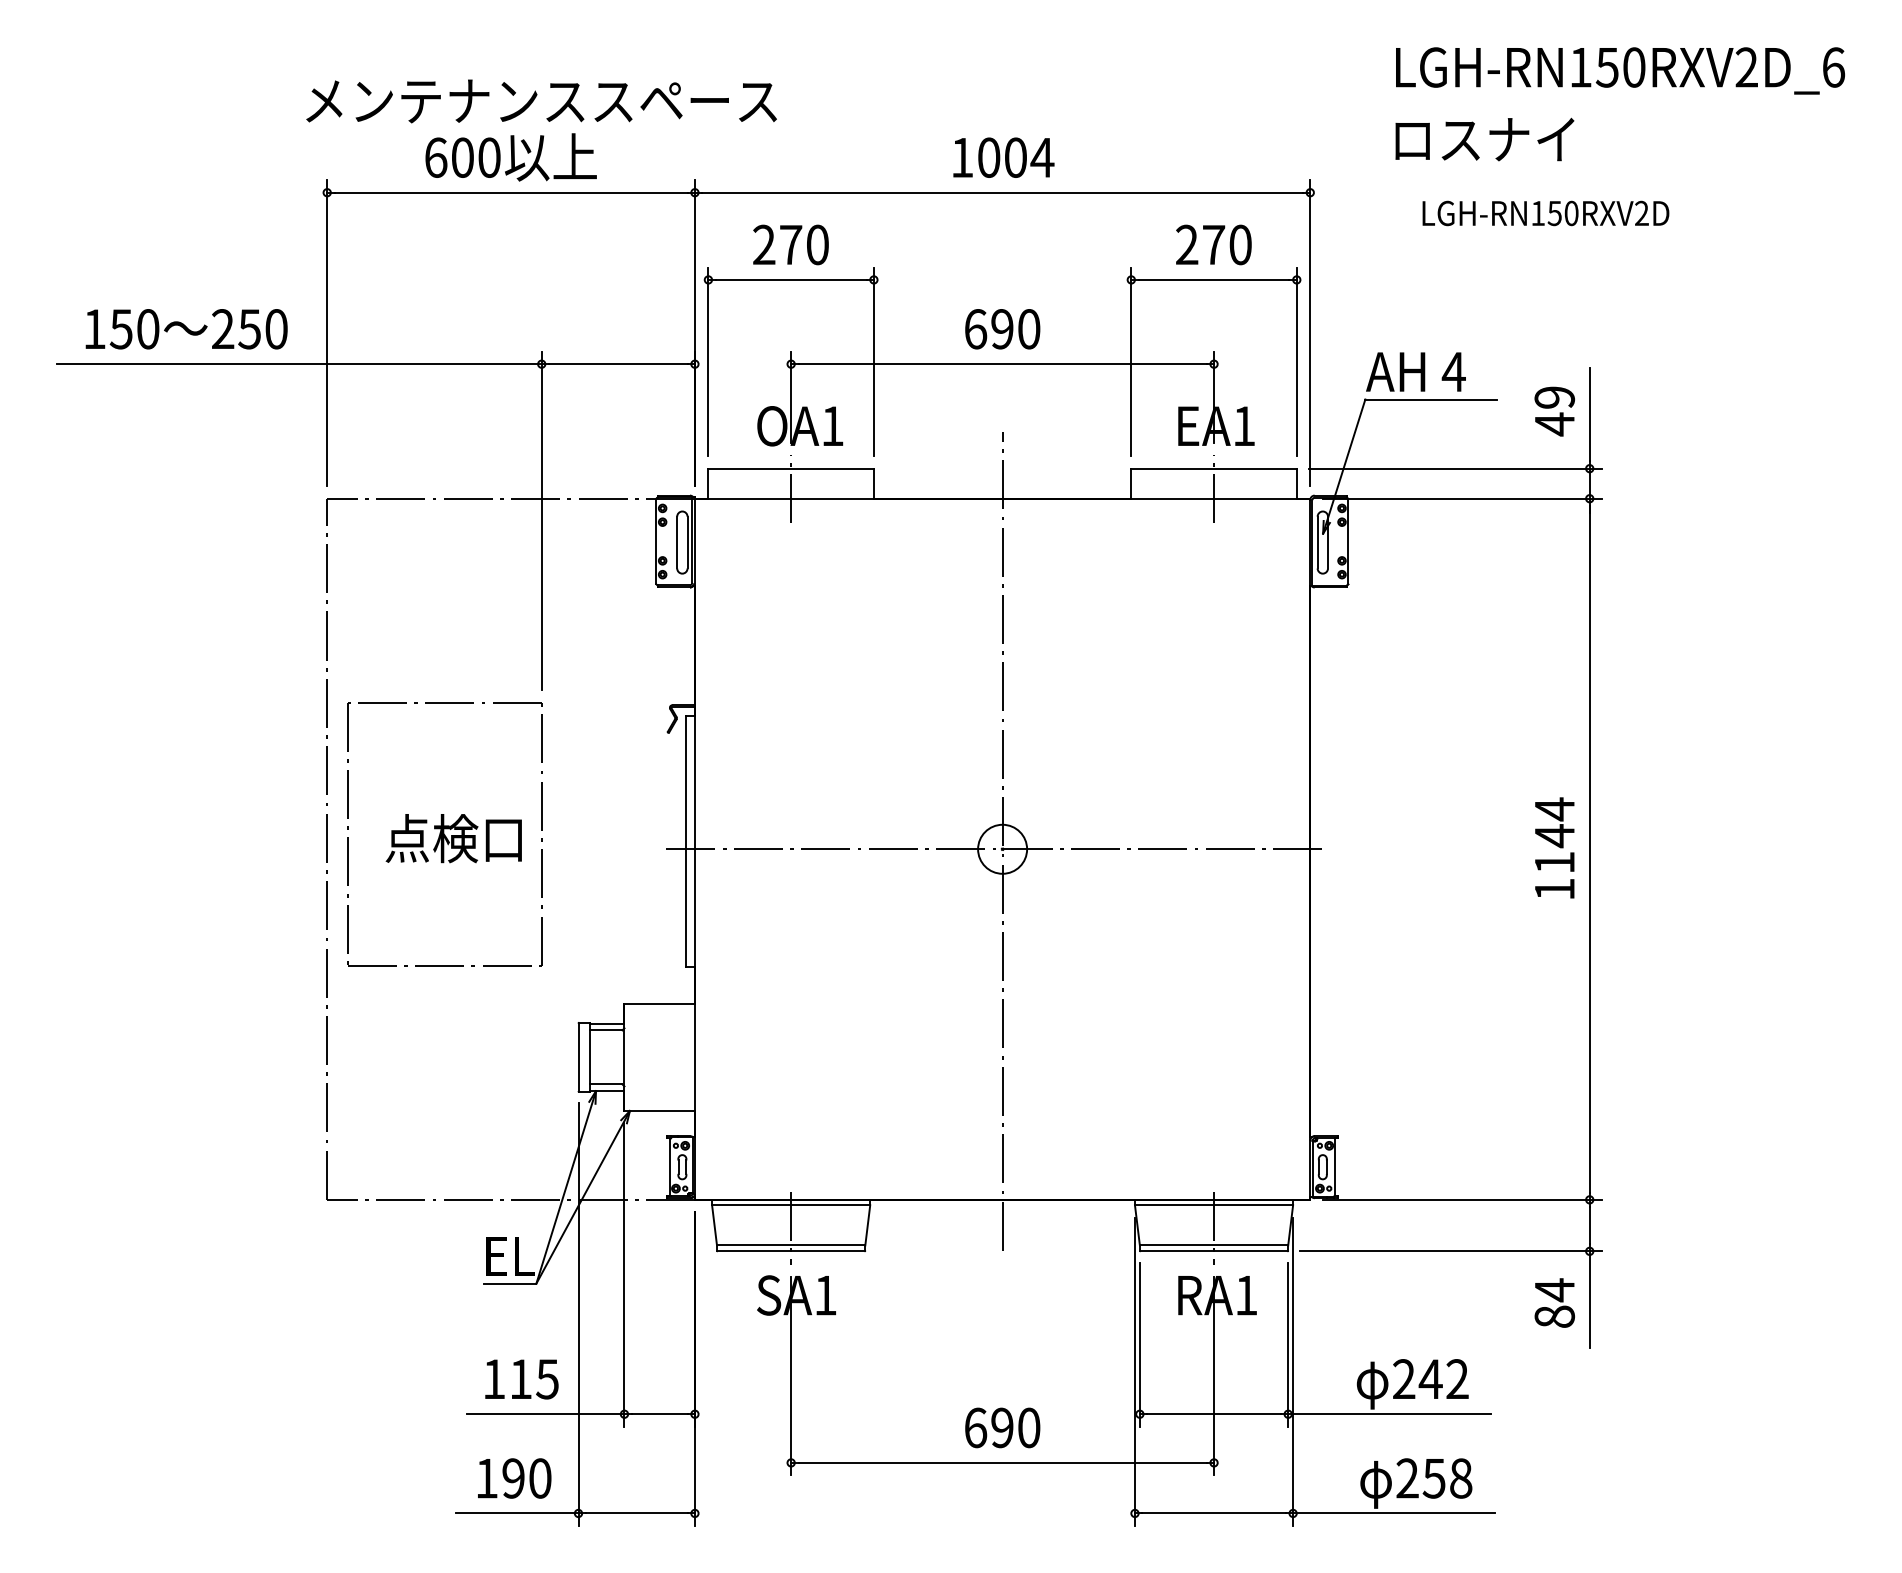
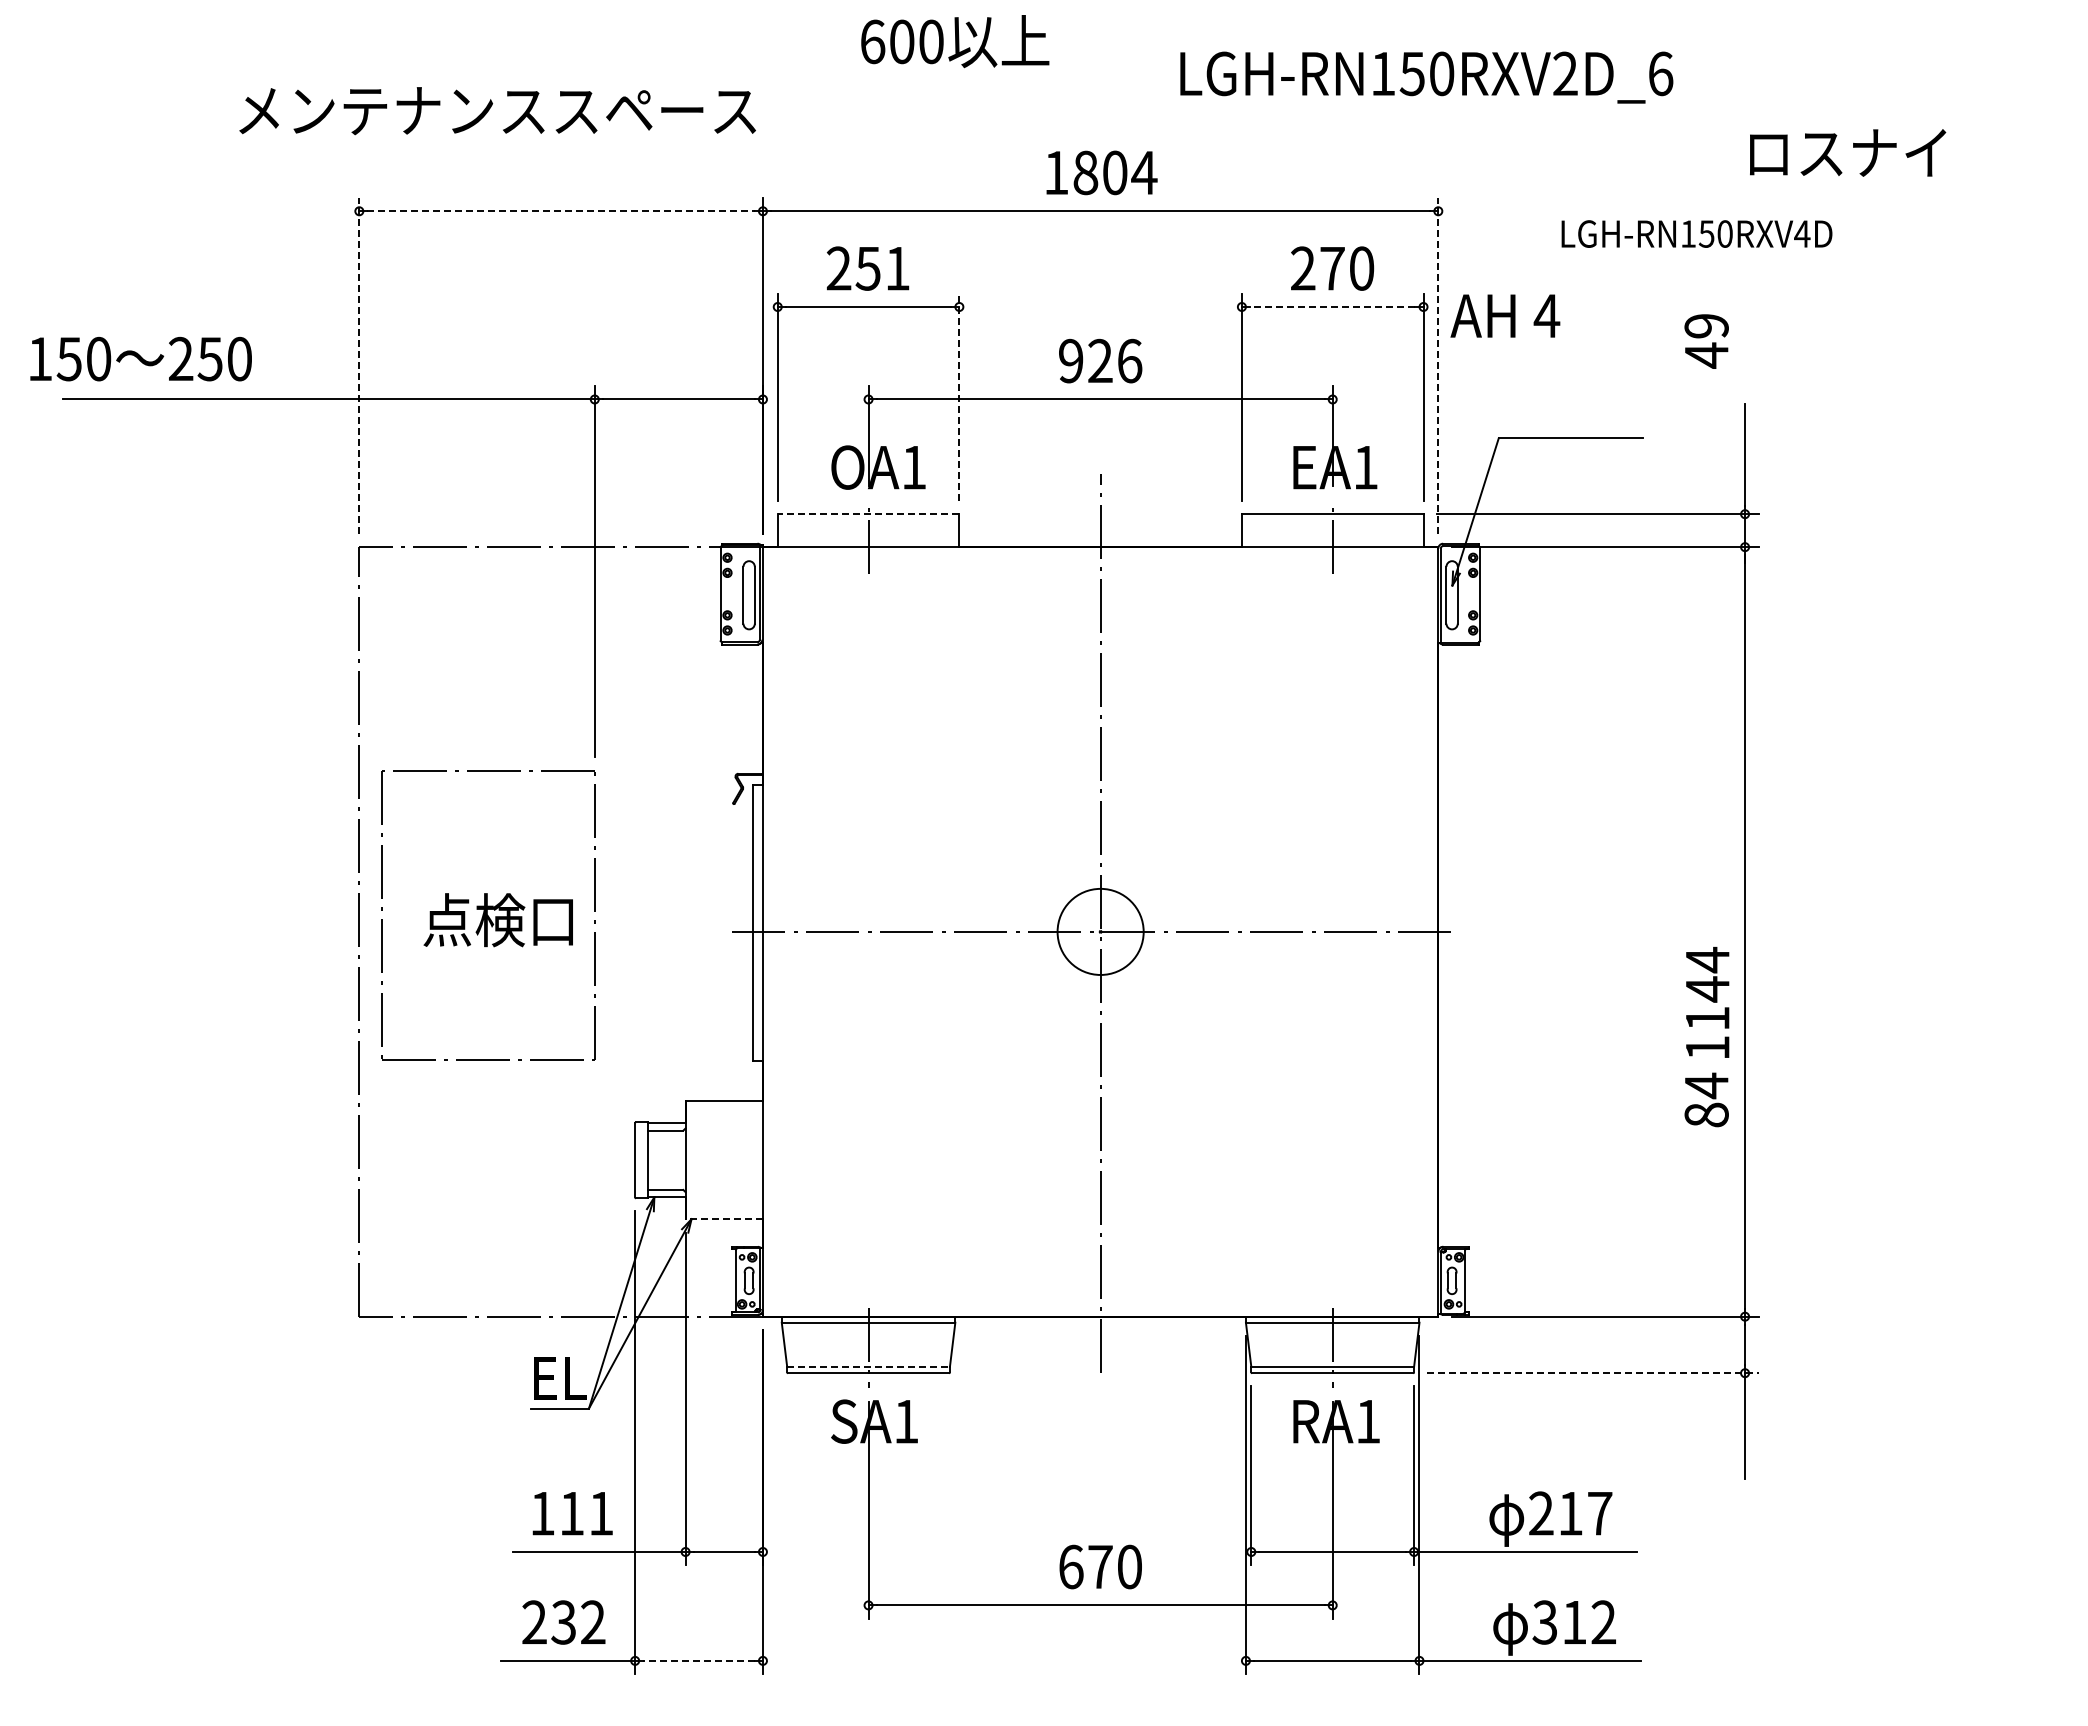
text: (1620, 70) -> (1426, 77), moved
text: (541, 101) -> (497, 111), moved
text: (1485, 139) -> (1848, 152), moved
text: (511, 157) -> (955, 41), moved
text: (988, 157) -> (1085, 172), 1004 -> 1804
line: (511, 192) -> (561, 211), solid -> dashed
text: (1642, 212) -> (1802, 233), LGH-RN150RXV2D -> LGH-RN150RXV4D
text: (803, 244) -> (882, 268), 270 -> 251
line: (1213, 280) -> (1332, 307), solid -> dashed
text: (186, 328) -> (140, 358), moved
text: (1002, 328) -> (1100, 360), 690 -> 926
line: (327, 333) -> (359, 365), solid -> dashed
line: (1310, 333) -> (1438, 365), solid -> dashed
line: (874, 362) -> (959, 397), solid -> dashed
text: (1416, 371) -> (1505, 315), moved
text: (1554, 411) -> (1706, 341), moved
line: (791, 468) -> (868, 514), solid -> dashed
text: (1554, 847) -> (1707, 1002), moved
circle: (1002, 848) -> (1100, 931), size x1.6
line: (659, 1111) -> (724, 1219), solid -> dashed
line: (792, 1245) -> (869, 1366), solid -> dashed
line: (1450, 1251) -> (1592, 1373), solid -> dashed
text: (1554, 1302) -> (1706, 1099), moved
text: (546, 1379) -> (600, 1513), 115 -> 111
text: (1443, 1379) -> (1584, 1513), 242 -> 217
text: (1002, 1427) -> (1100, 1566), 690 -> 670
text: (513, 1478) -> (563, 1622), 190 -> 232
text: (1434, 1478) -> (1574, 1622), 258 -> 312
line: (637, 1513) -> (699, 1660), solid -> dashed

